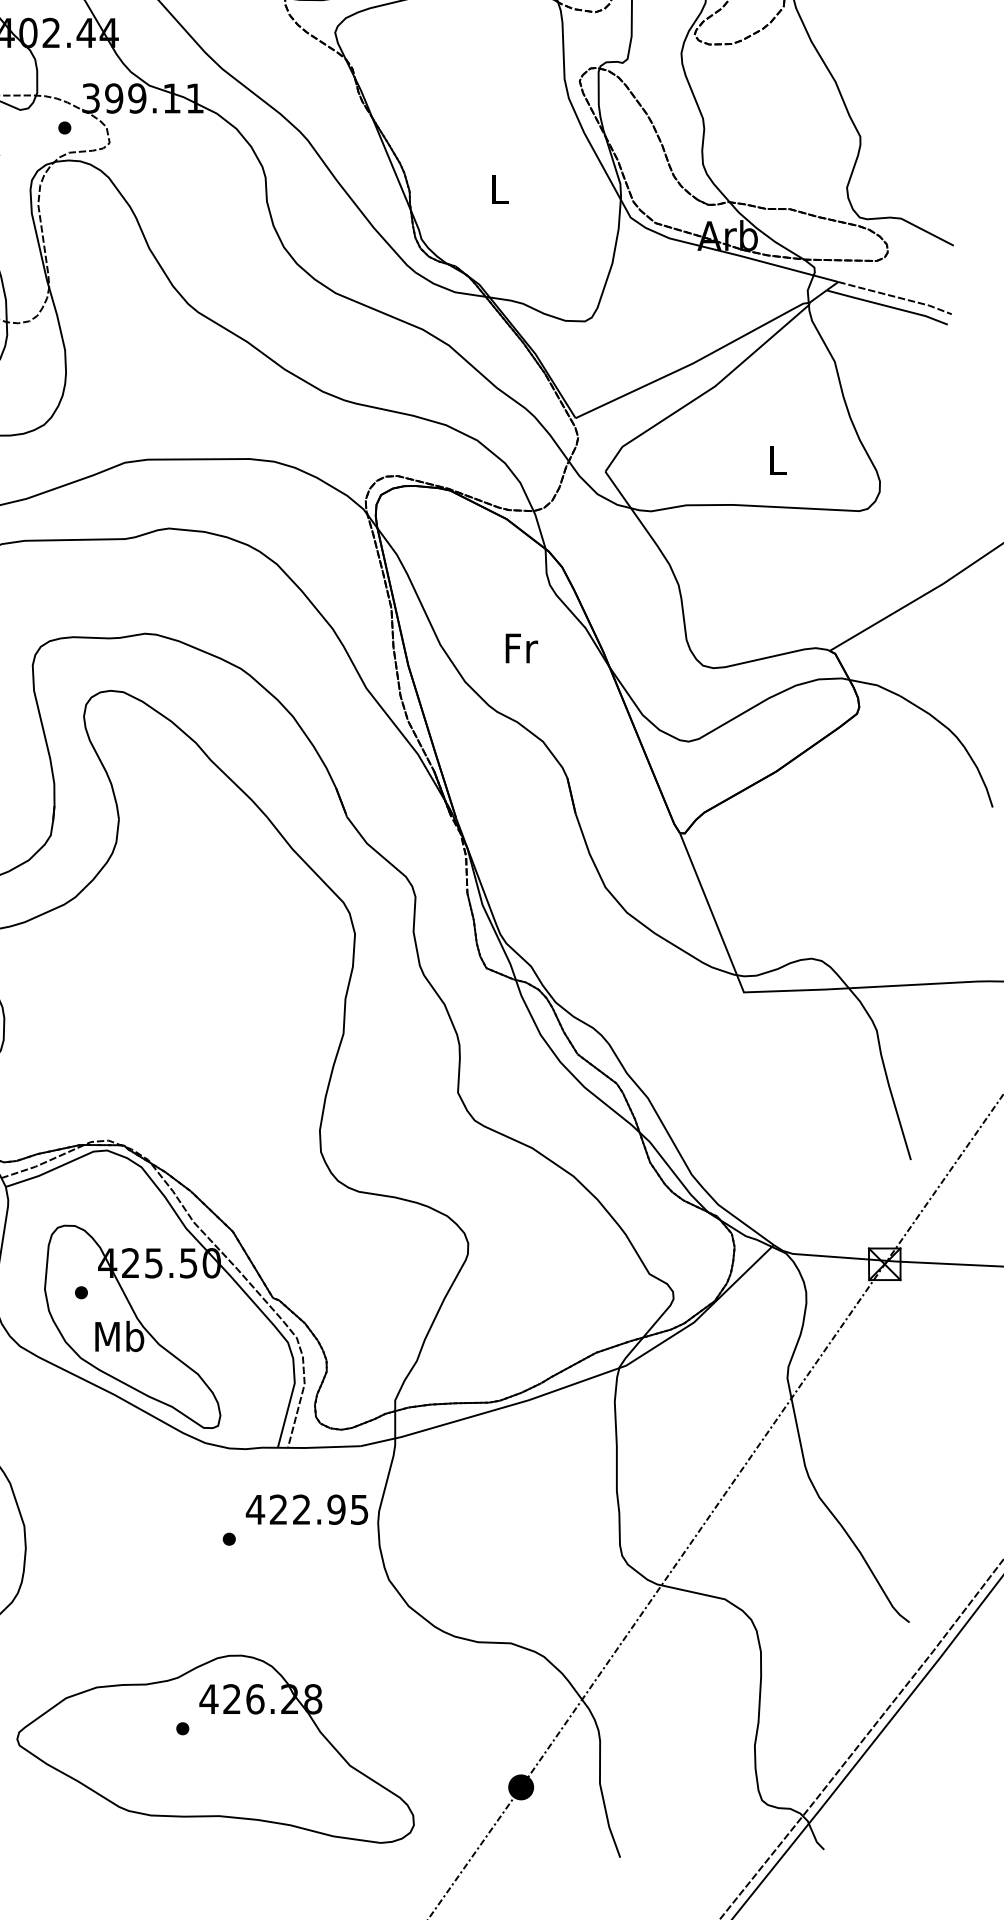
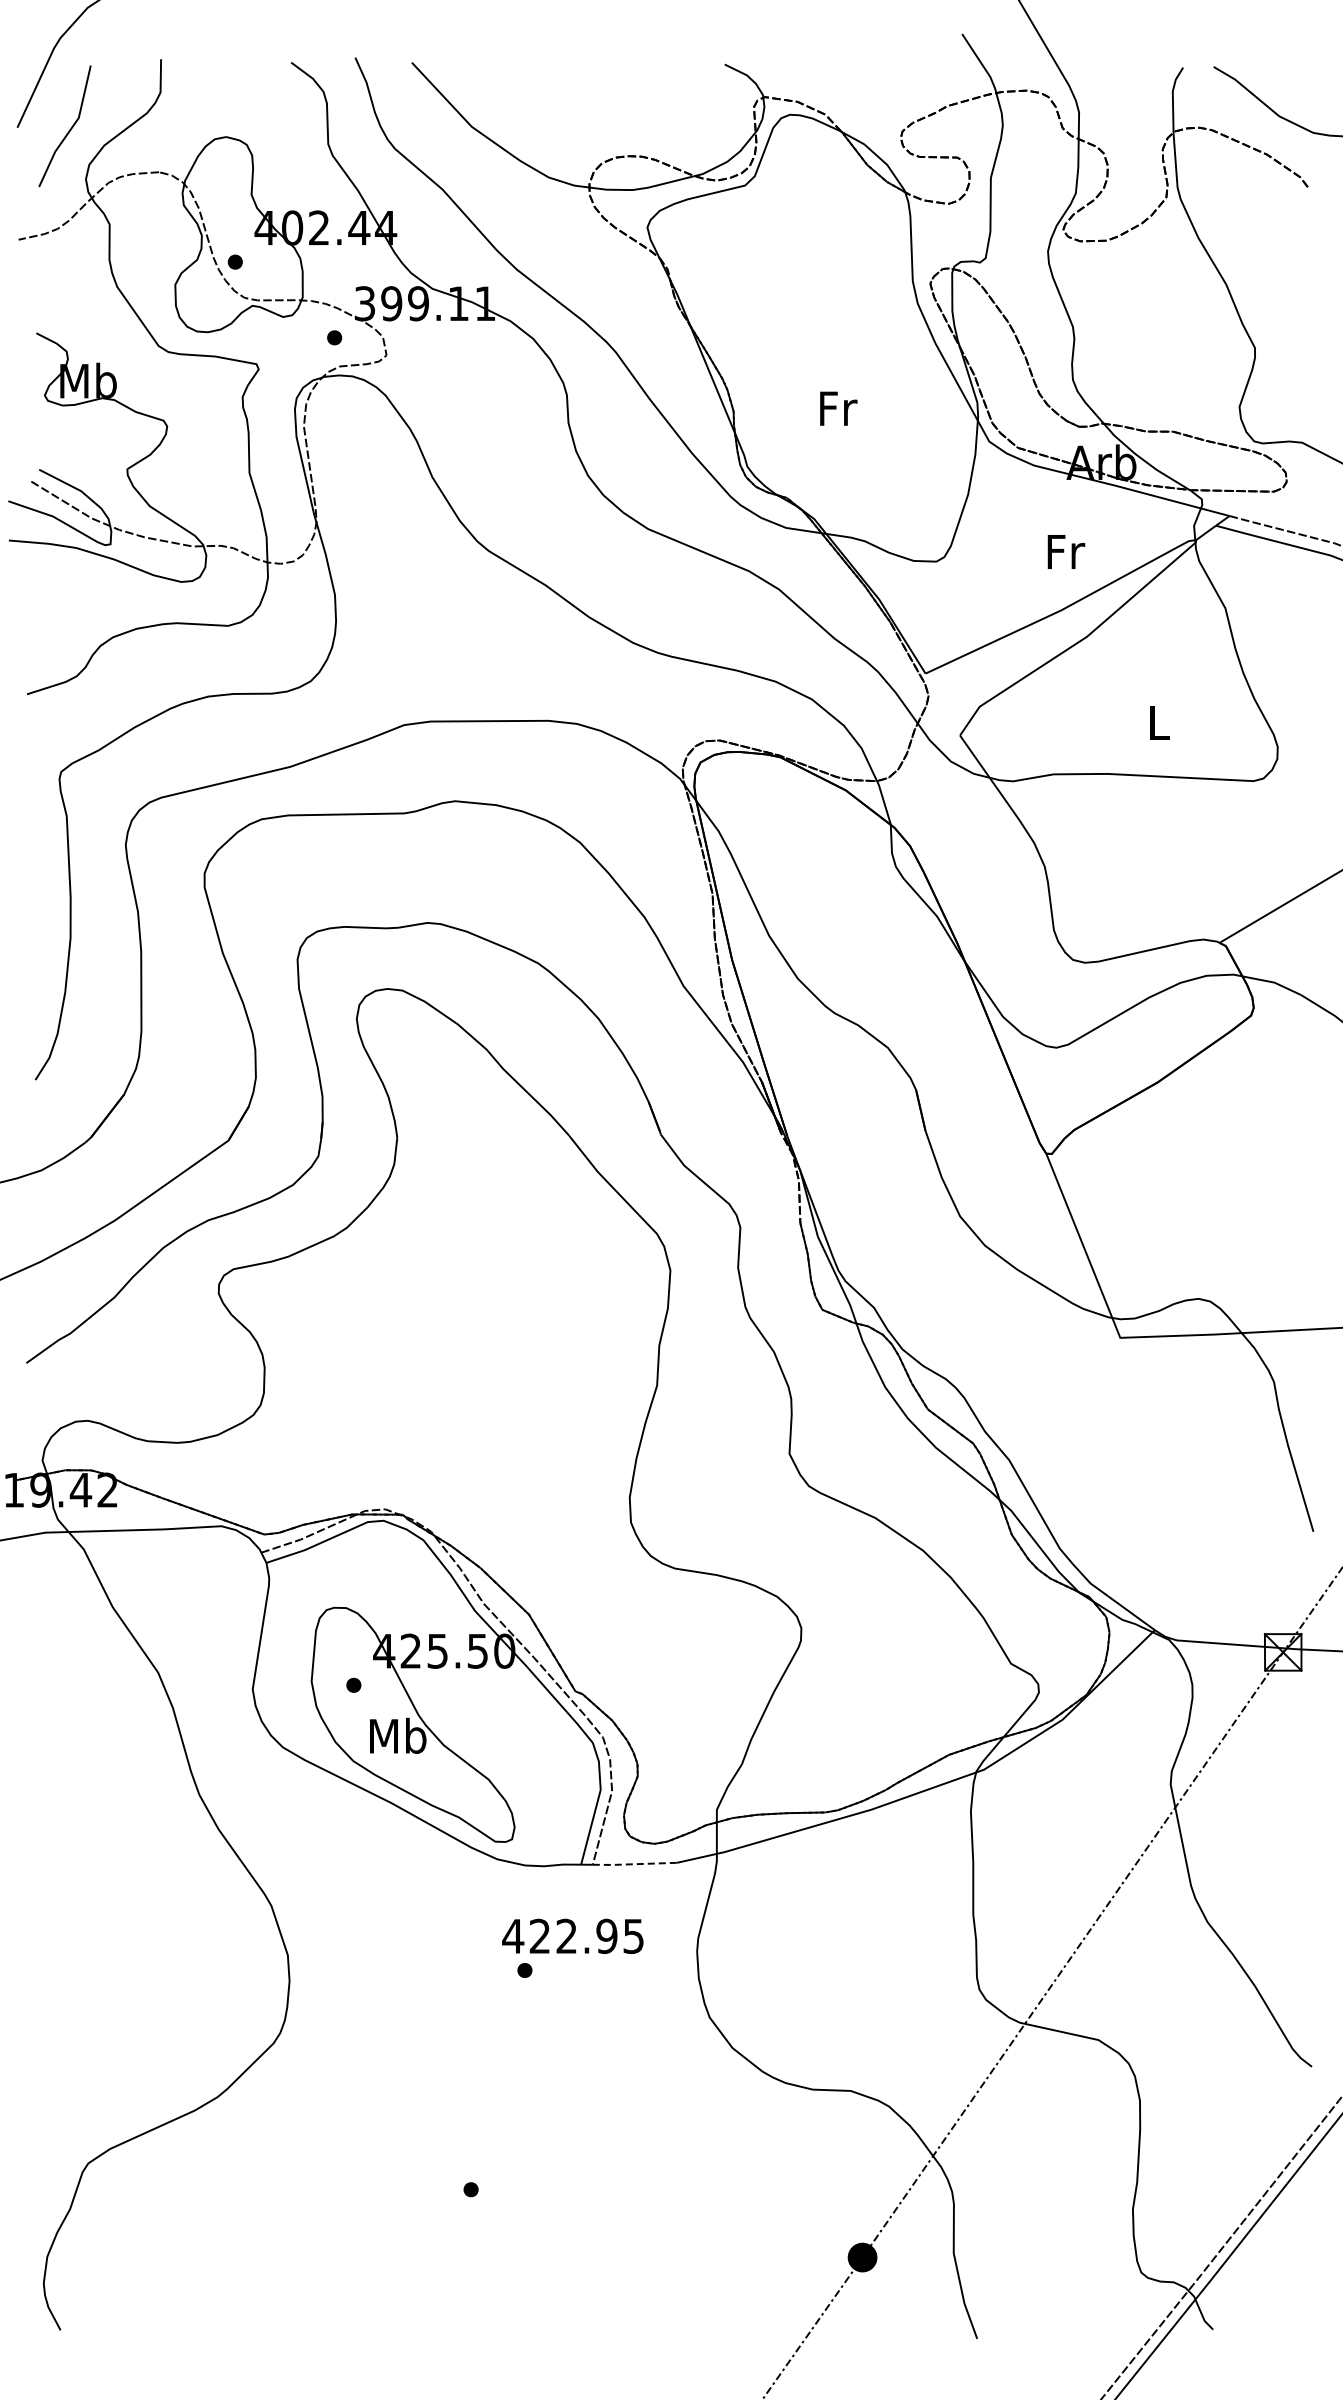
text: (500, 189) -> (838, 408), L -> Fr
text: (521, 648) -> (1066, 551), moved
line: (324, 1447) -> (634, 1864), solid -> dashed
text: (306, 1508) -> (572, 1935), moved
part: (215, 1749) -> (508, 2213), removed

